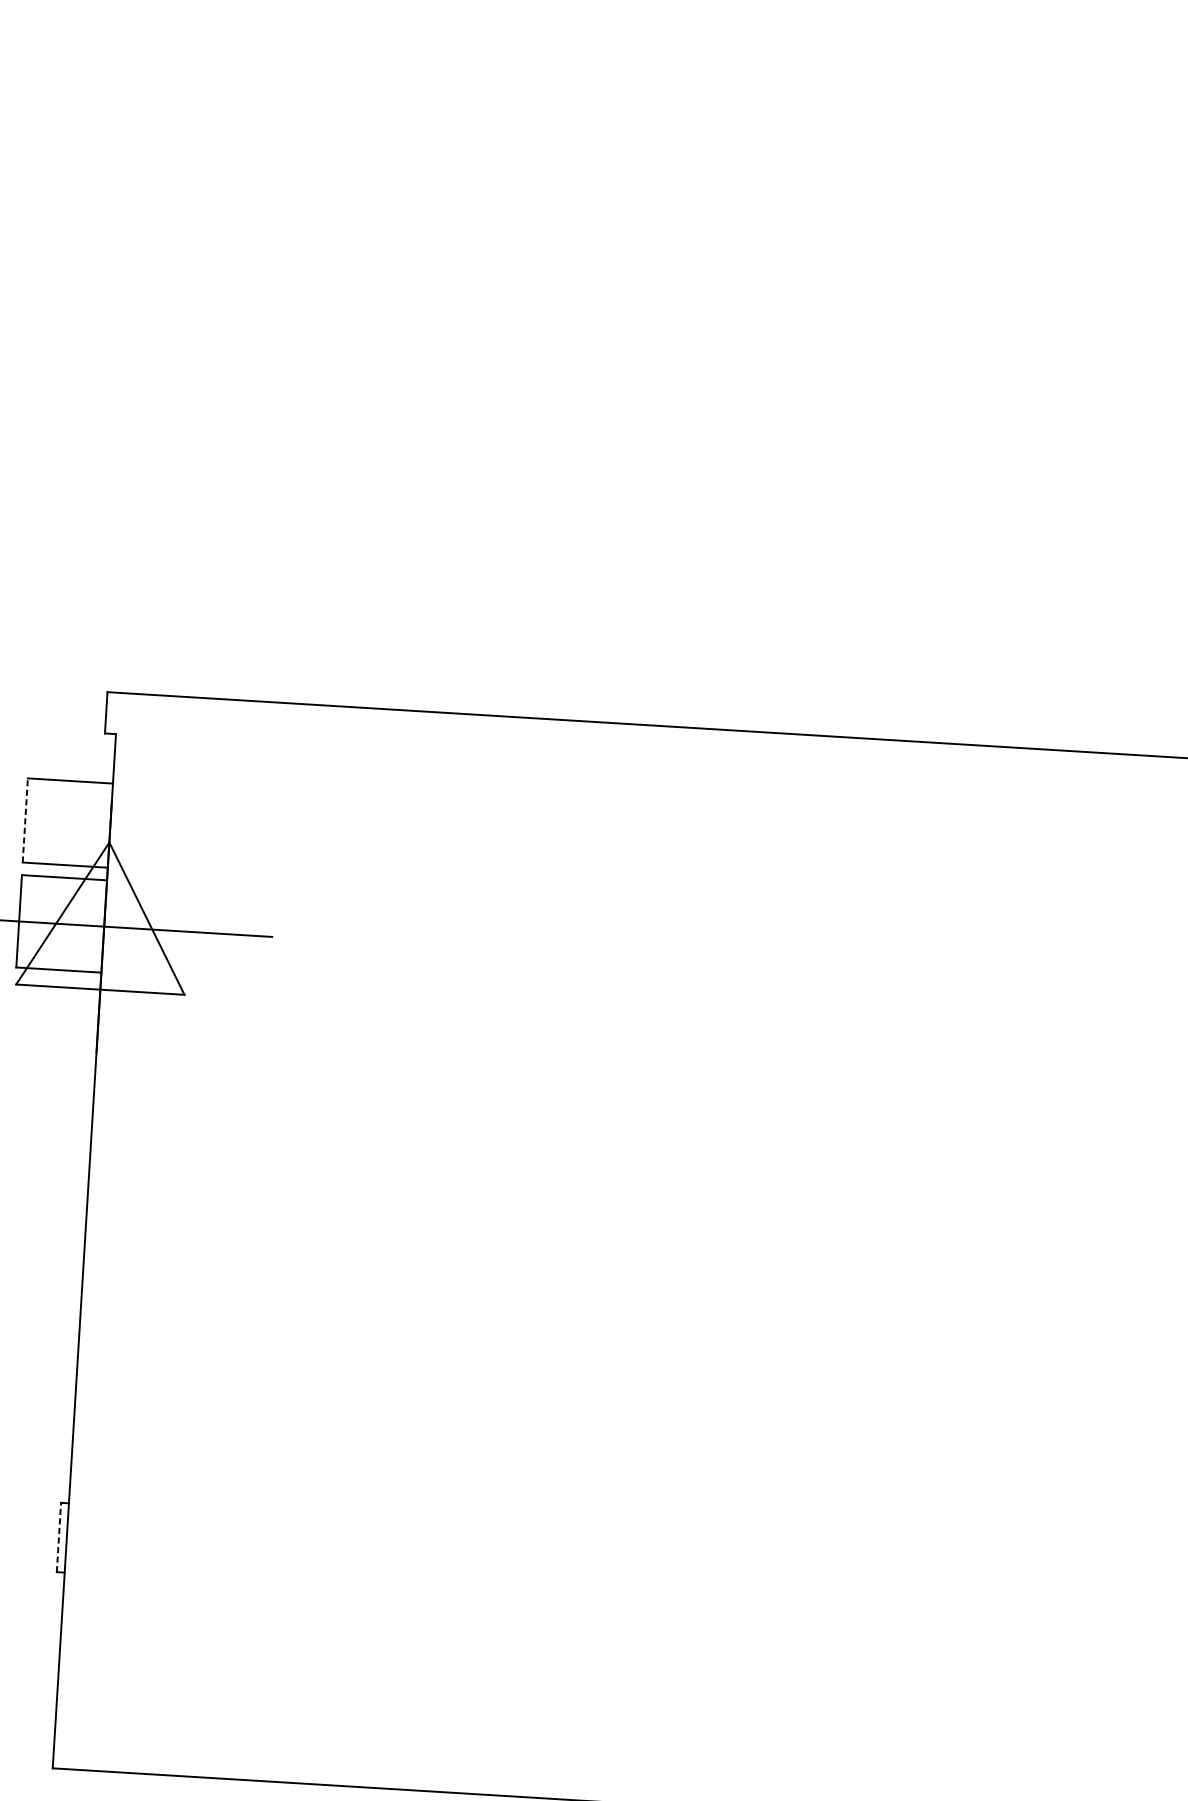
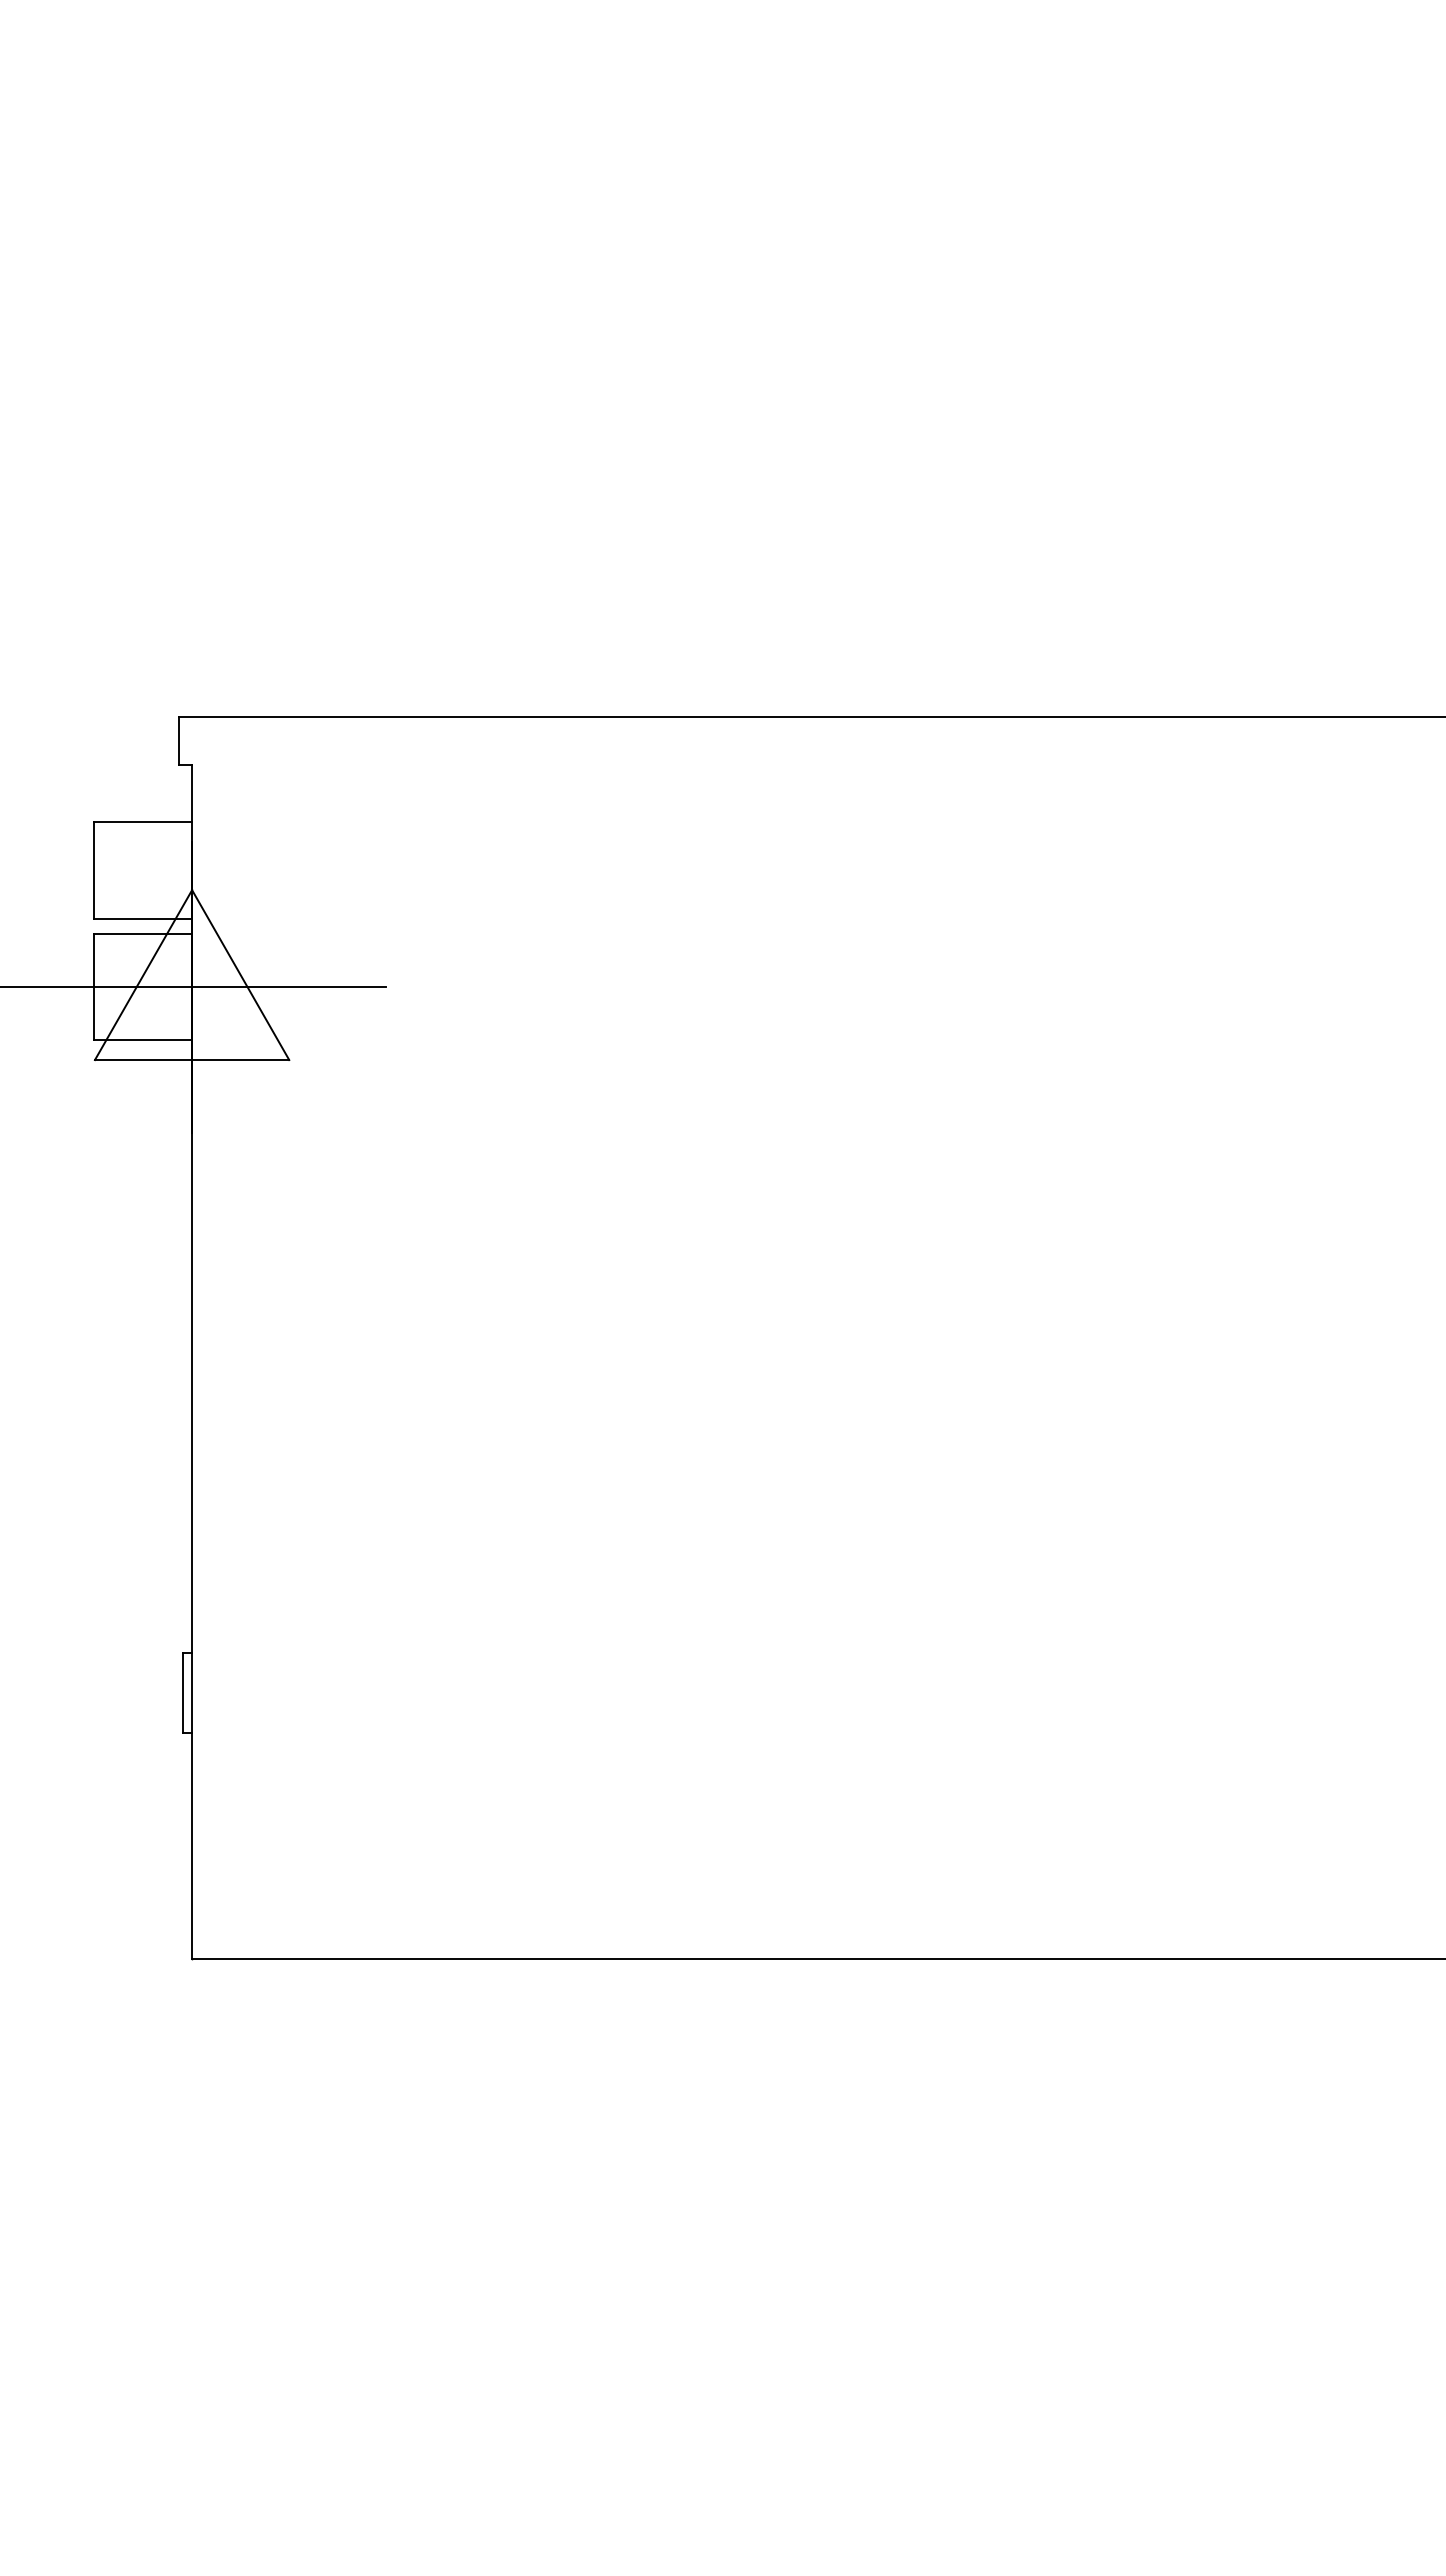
line: (24, 820) -> (93, 870), dashed -> solid
line: (59, 1536) -> (183, 1692), dashed -> solid

